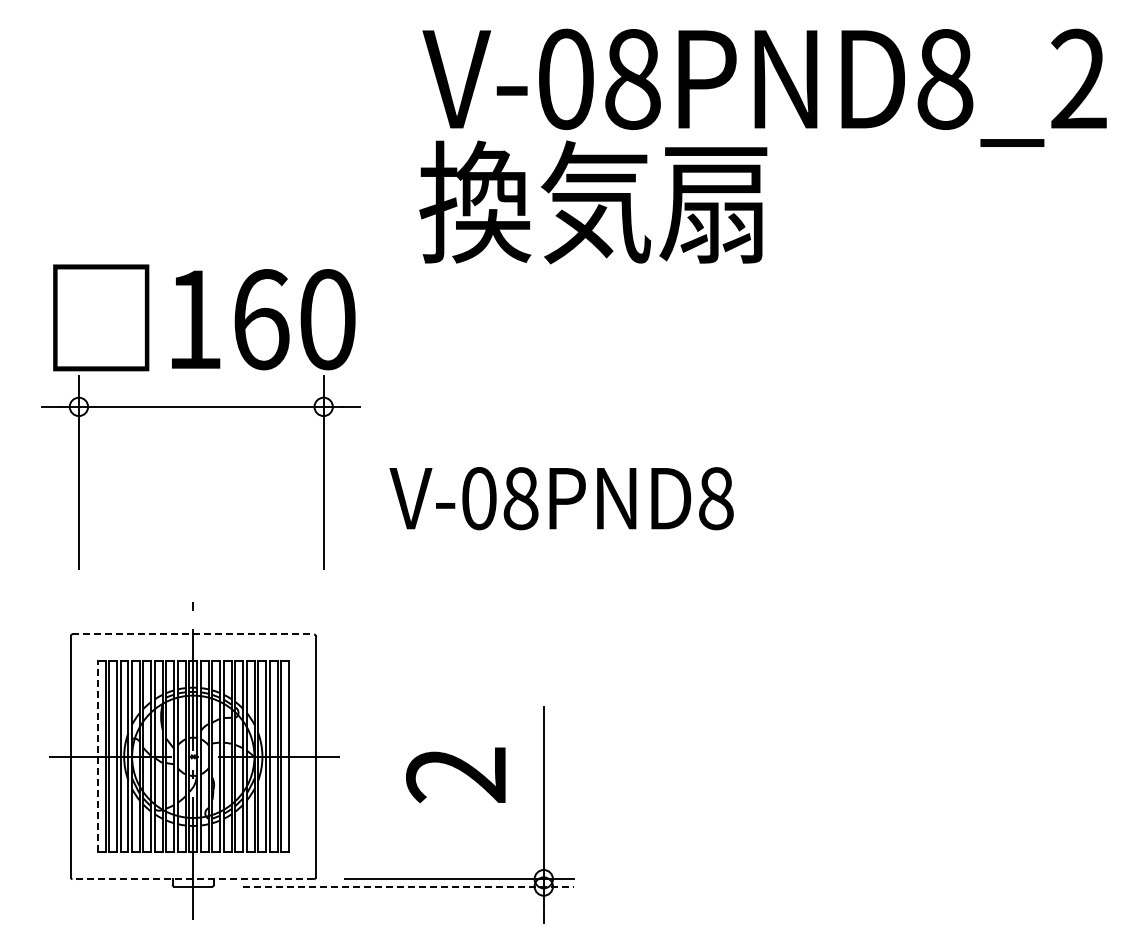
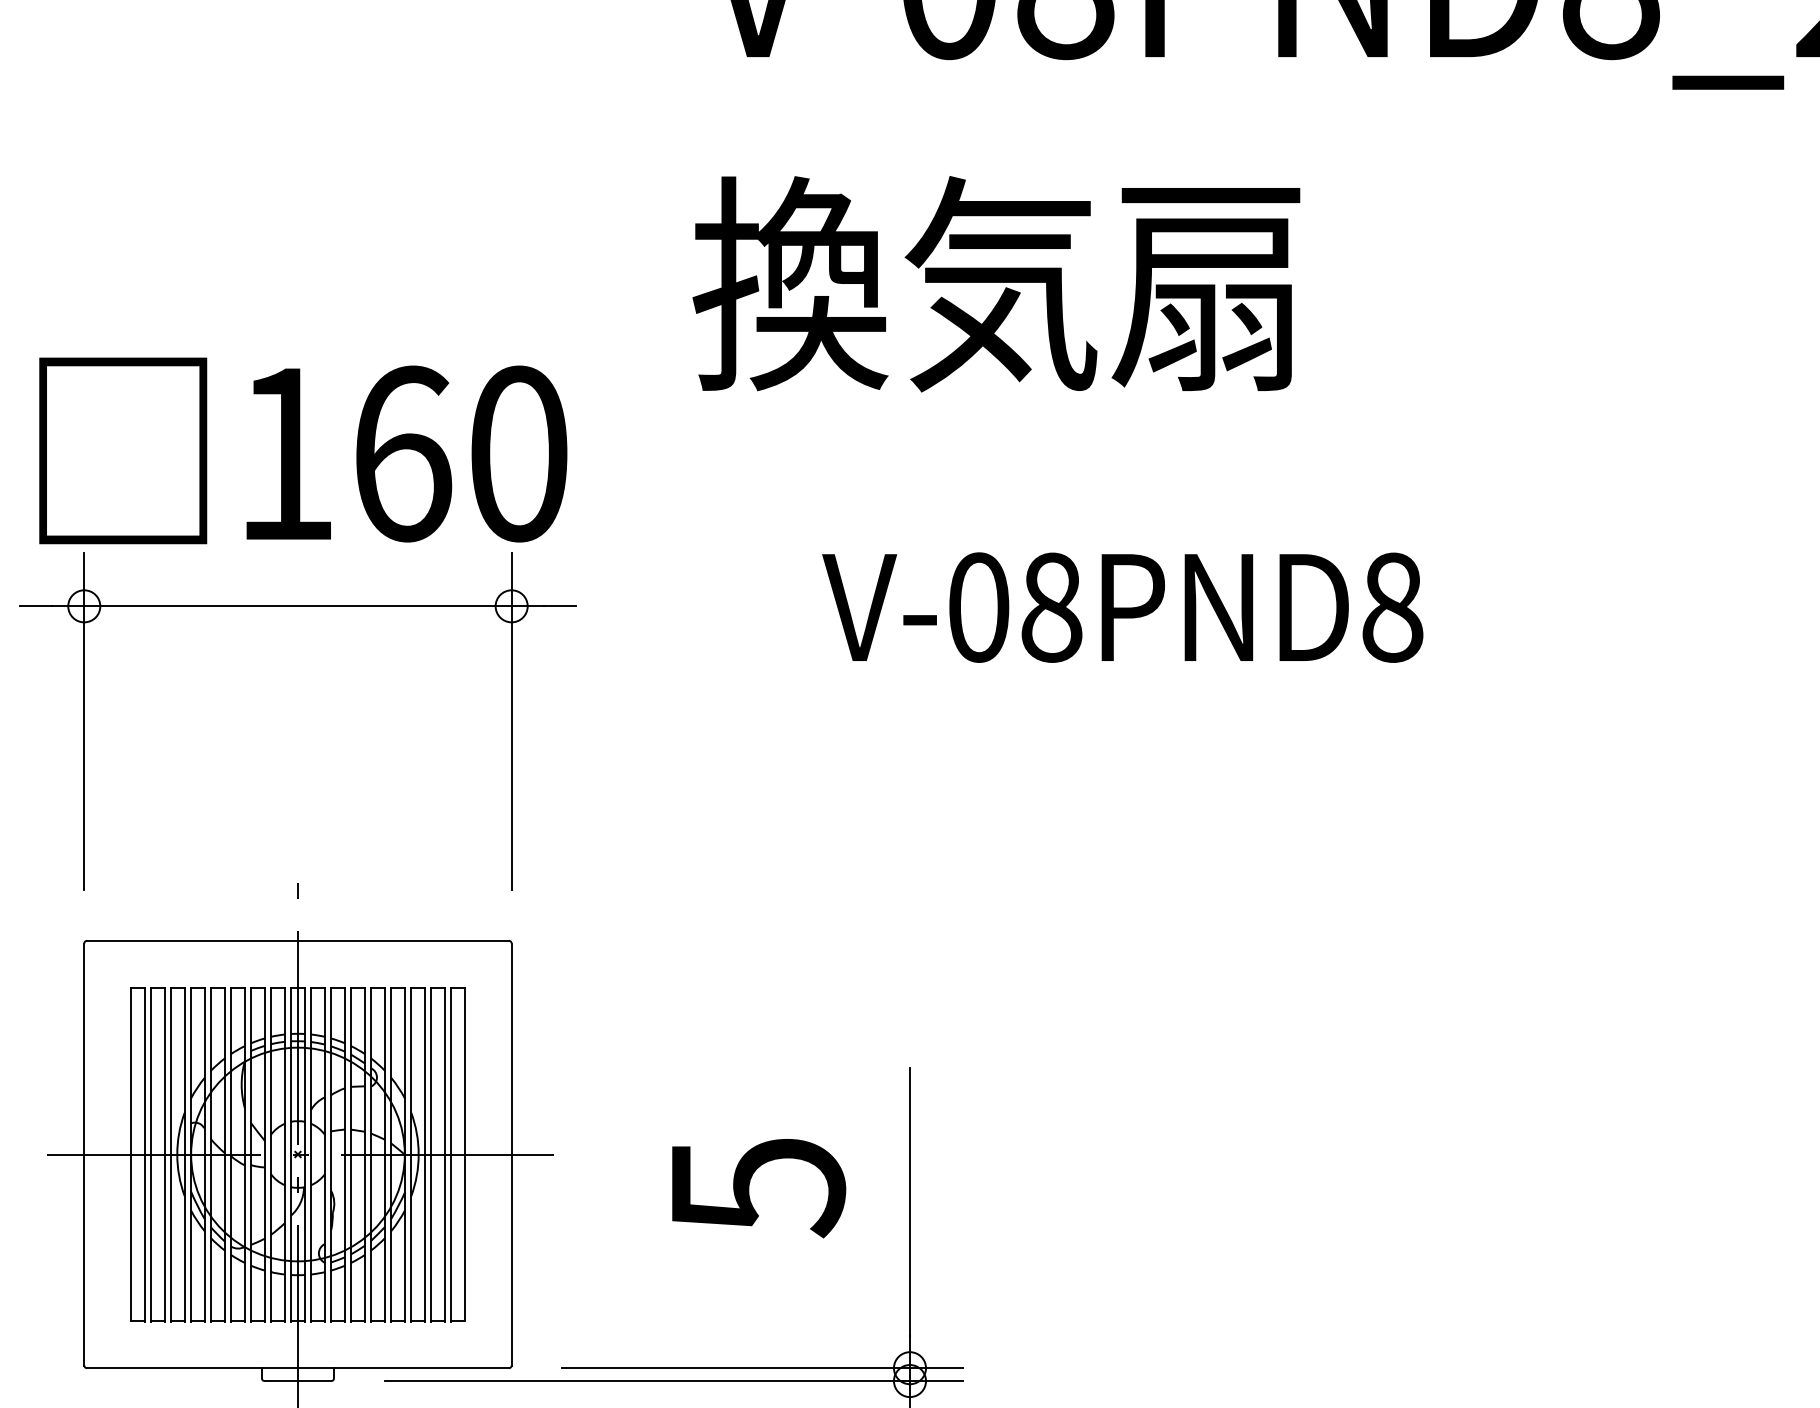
text: (593, 202) -> (996, 284), moved
part: (200, 407) -> (296, 607), moved
text: (561, 498) -> (1122, 607), moved
line: (193, 634) -> (298, 940), dashed -> solid
line: (97, 756) -> (130, 1153), dashed -> solid
text: (456, 775) -> (757, 1187), 2 -> 5
line: (193, 879) -> (298, 1368), dashed -> solid
line: (408, 886) -> (673, 1380), dashed -> solid

